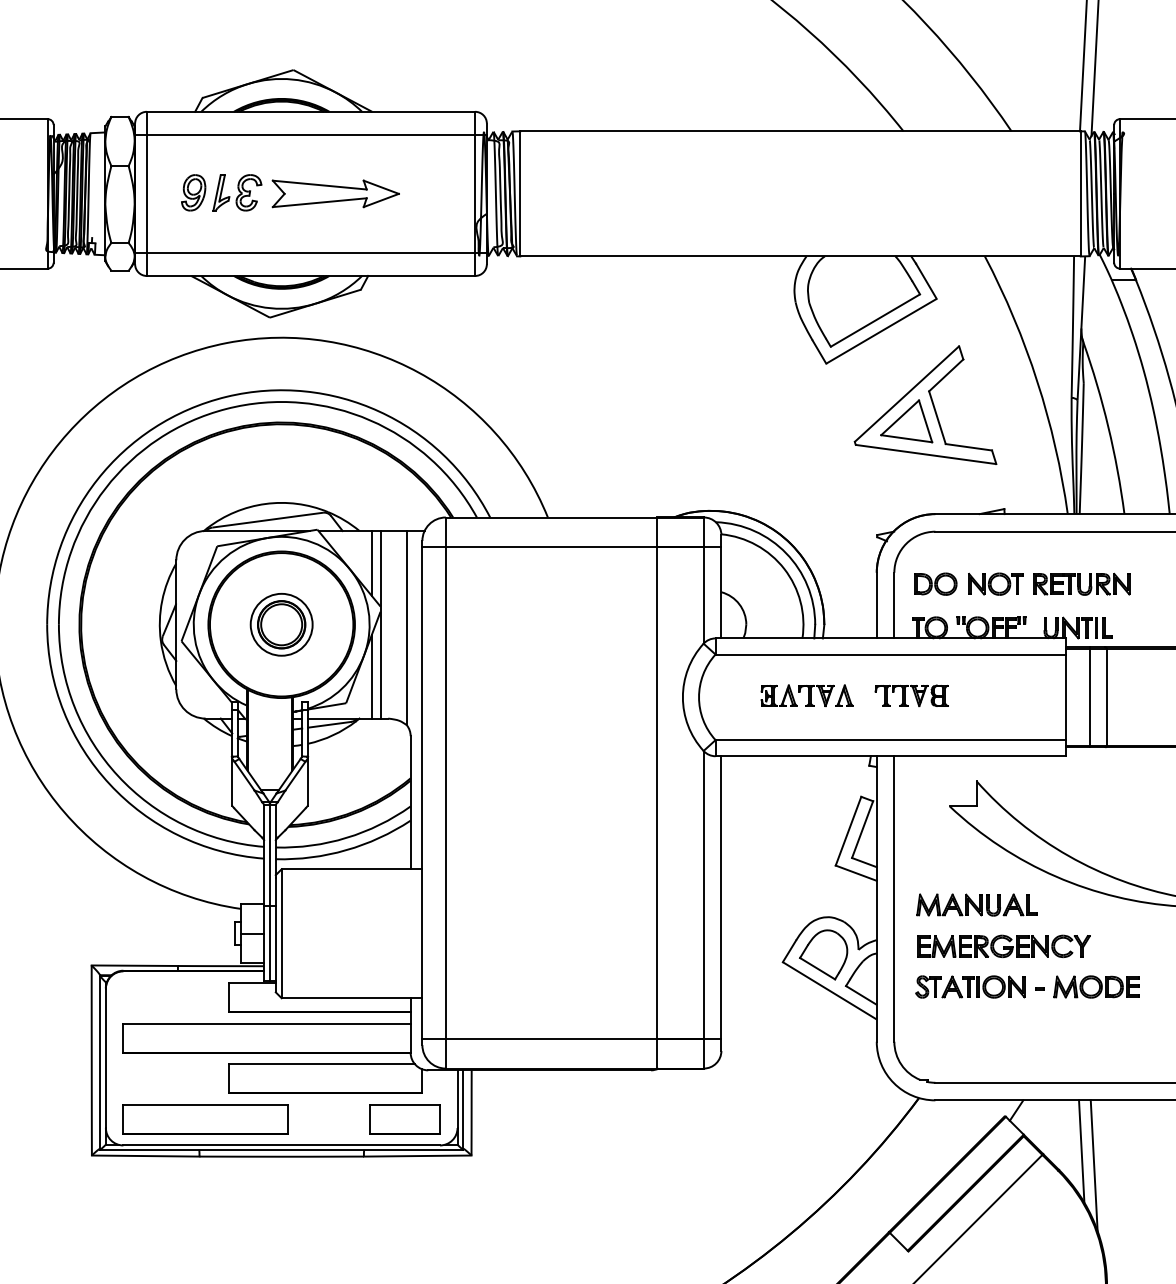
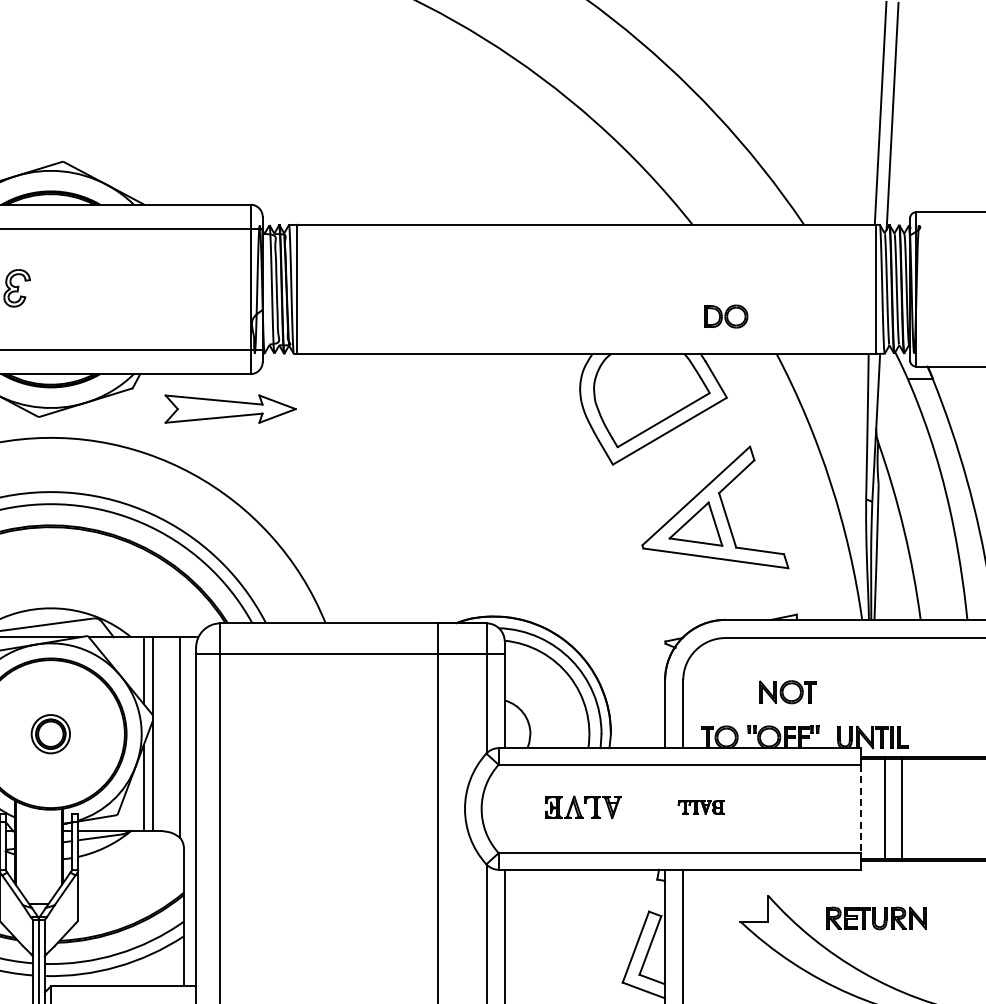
part: (335, 193) -> (230, 408), moved
part: (935, 583) -> (725, 315), moved
part: (1081, 583) -> (876, 917), moved
part: (281, 624) -> (50, 733), size x0.6
part: (844, 695) -> (631, 807), removed
part: (911, 695) -> (700, 807), size x0.6
line: (1066, 697) -> (860, 809), solid -> dashed

